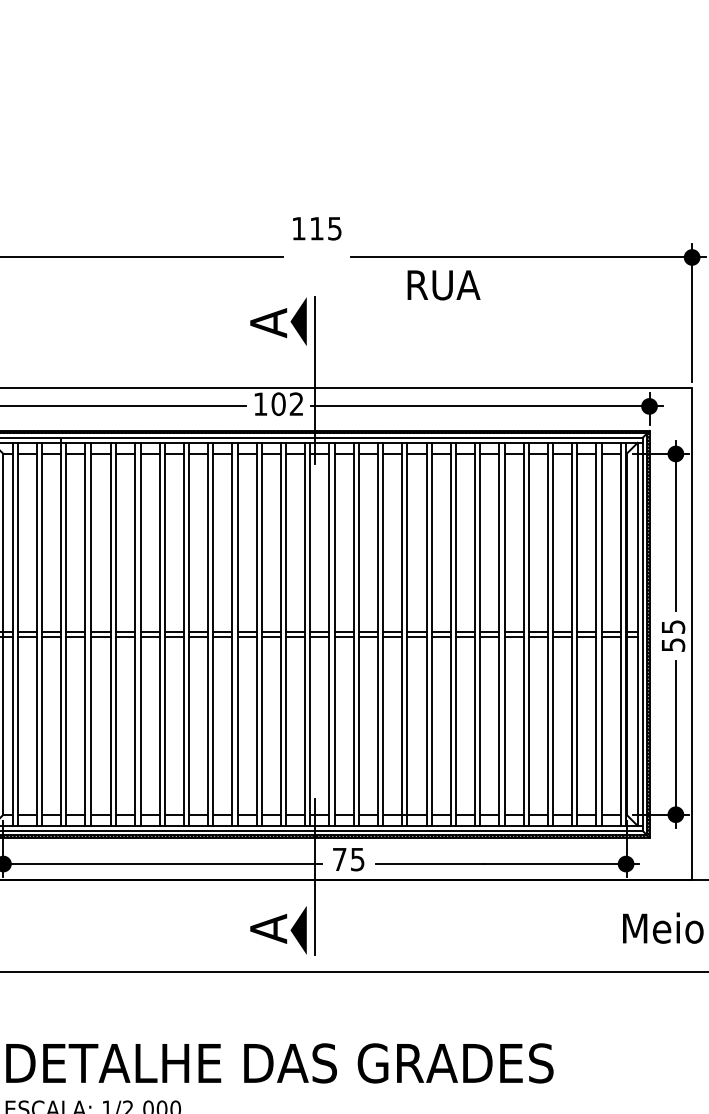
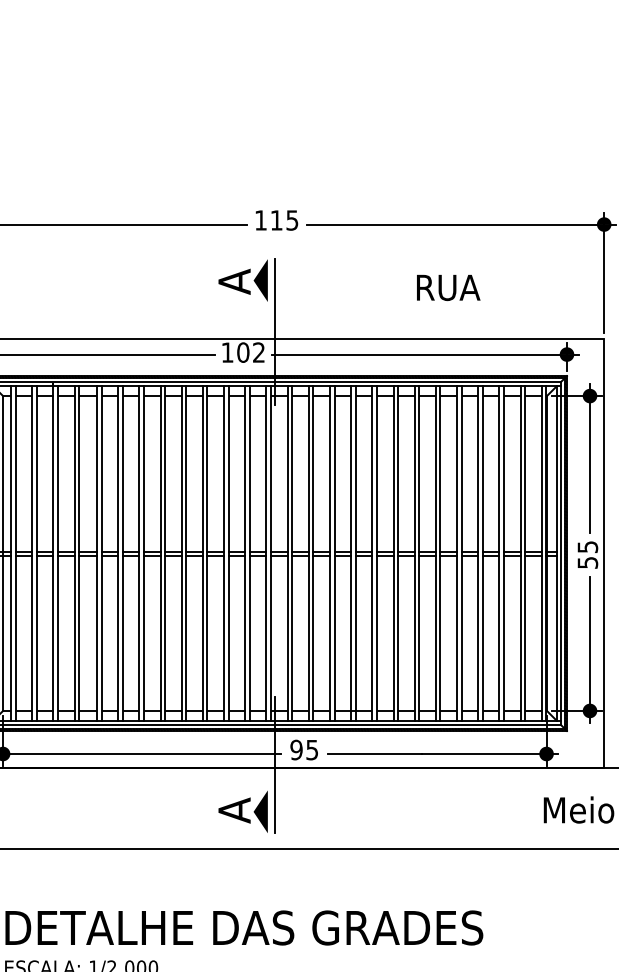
text: (316, 228) -> (276, 220), moved
text: (443, 286) -> (448, 288), moved
text: (339, 858) -> (296, 749), 75 -> 95

